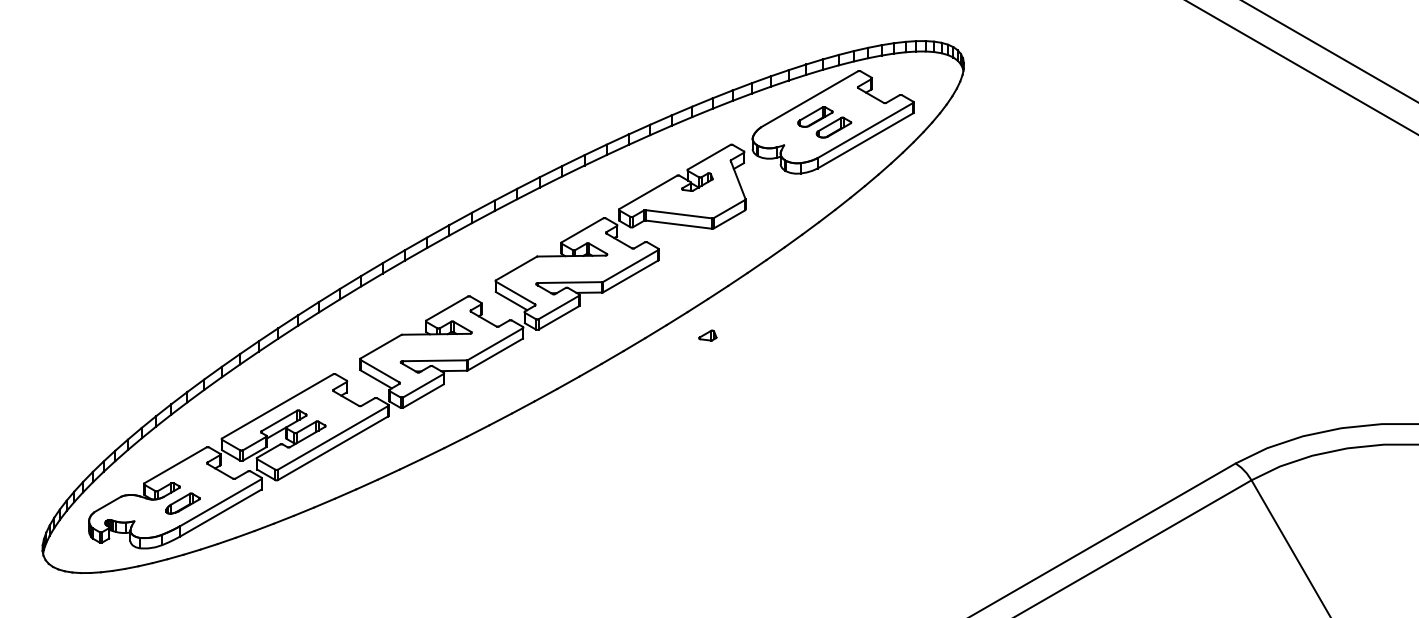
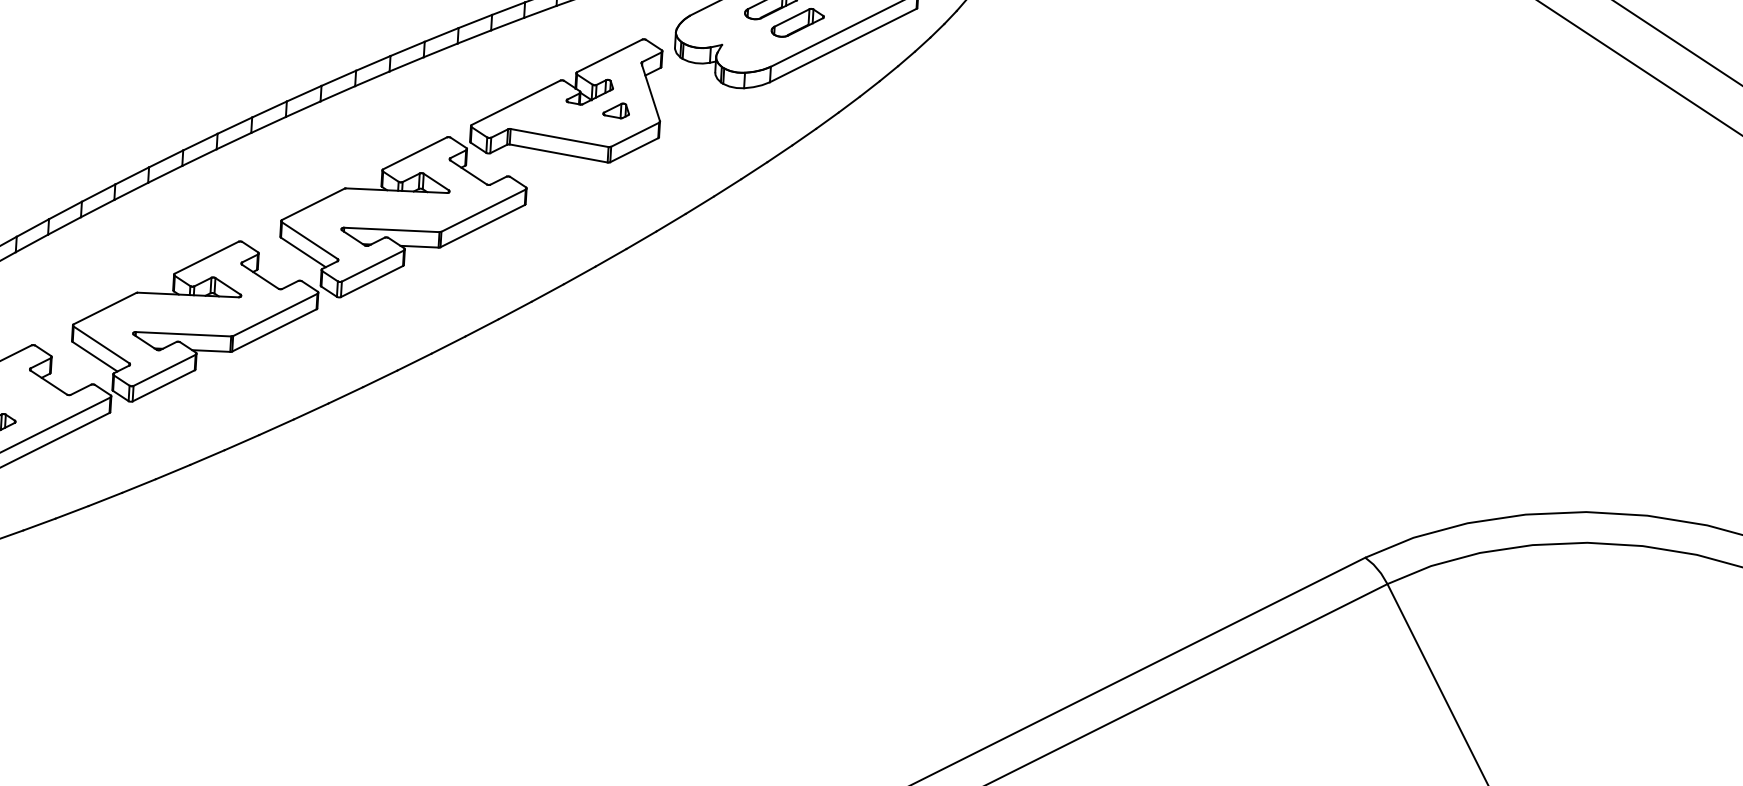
part: (707, 335) -> (615, 110), moved

